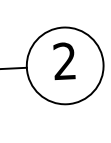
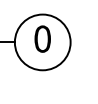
text: (64, 60) -> (42, 38), 2 -> 0

